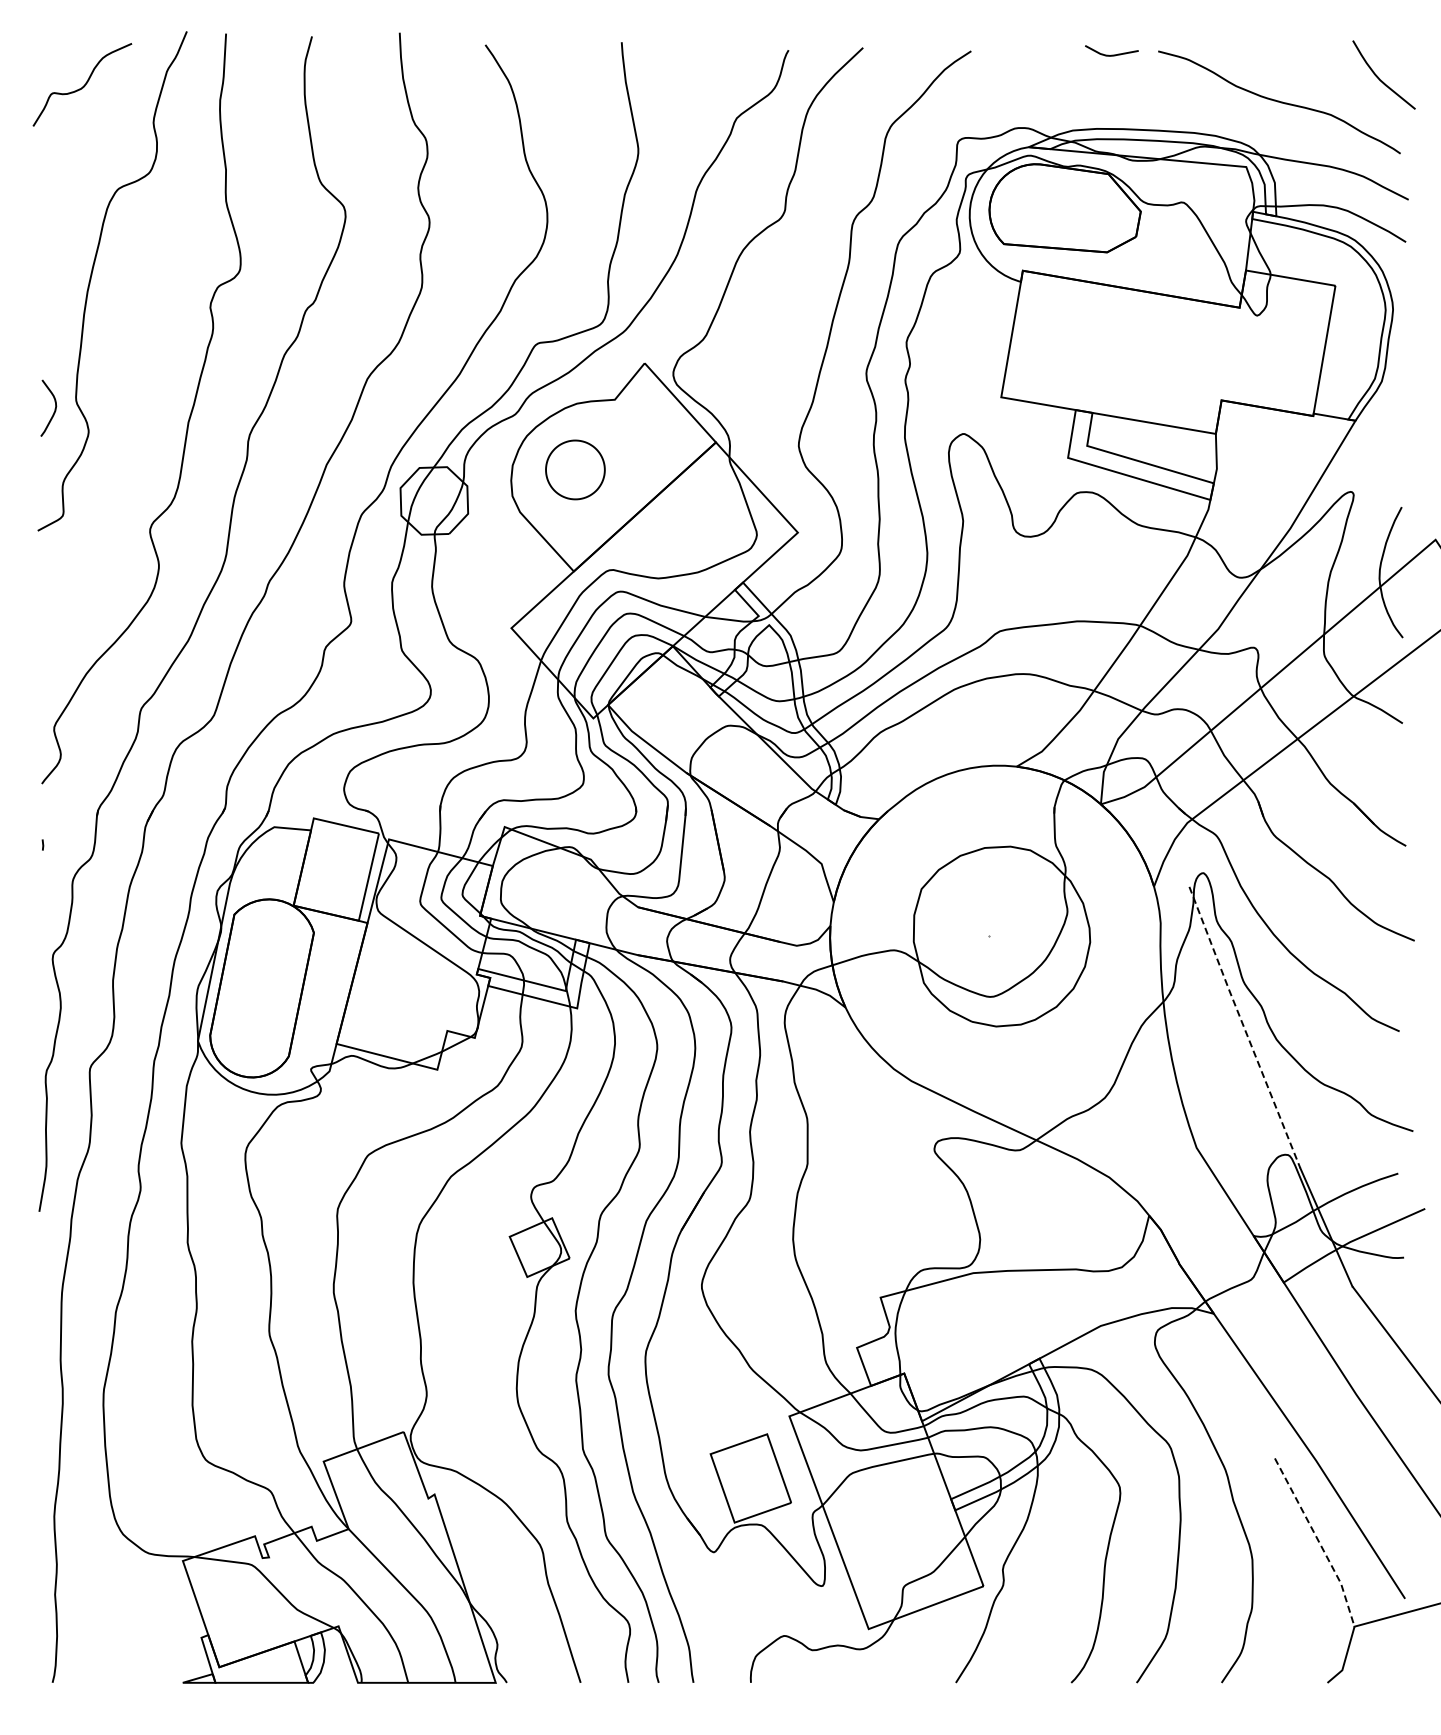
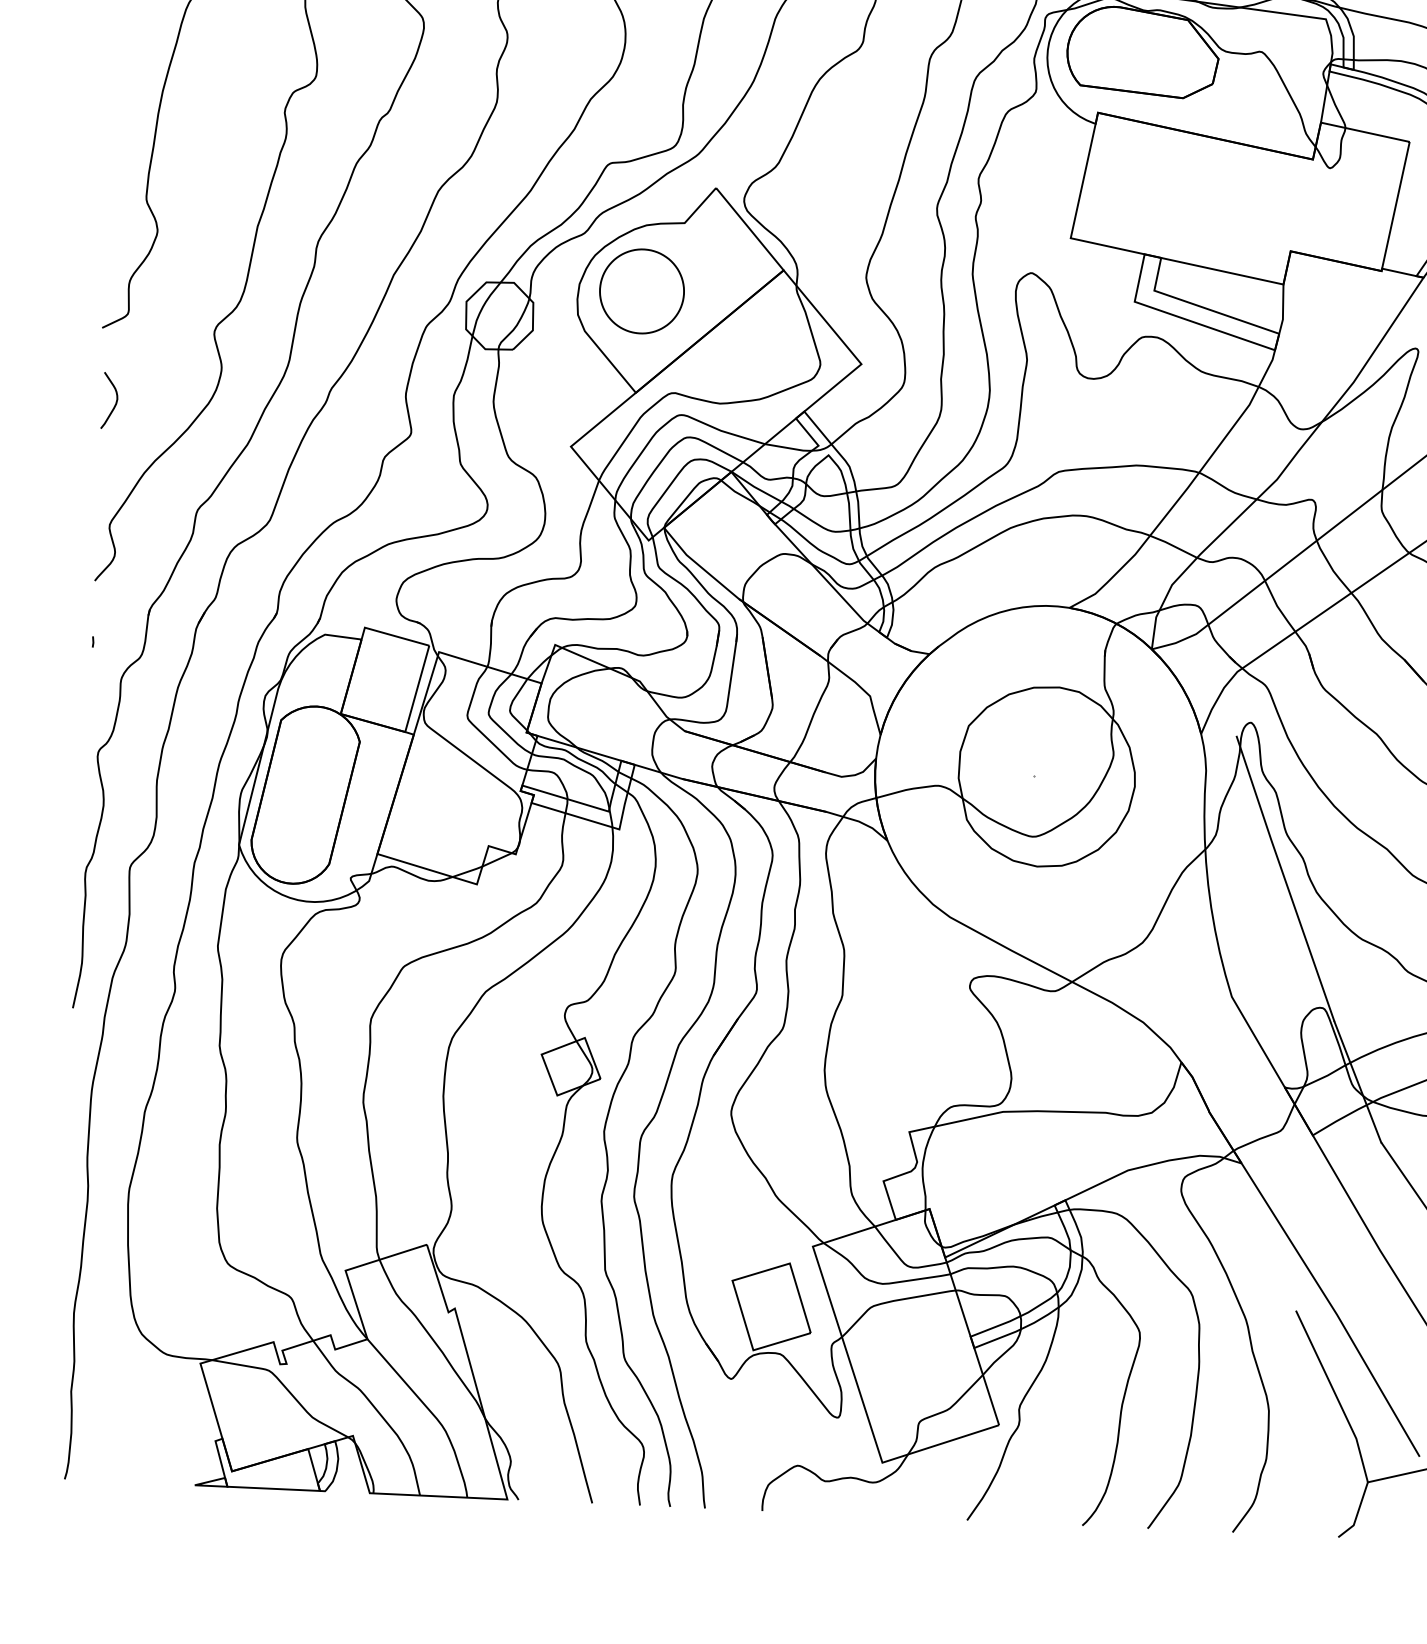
curve: (54, 408) -> (115, 401), moved
part: (575, 469) -> (642, 291), size x1.43
line: (1244, 1027) -> (1285, 878), dashed -> solid
line: (1319, 1542) -> (1336, 1396), dashed -> solid

